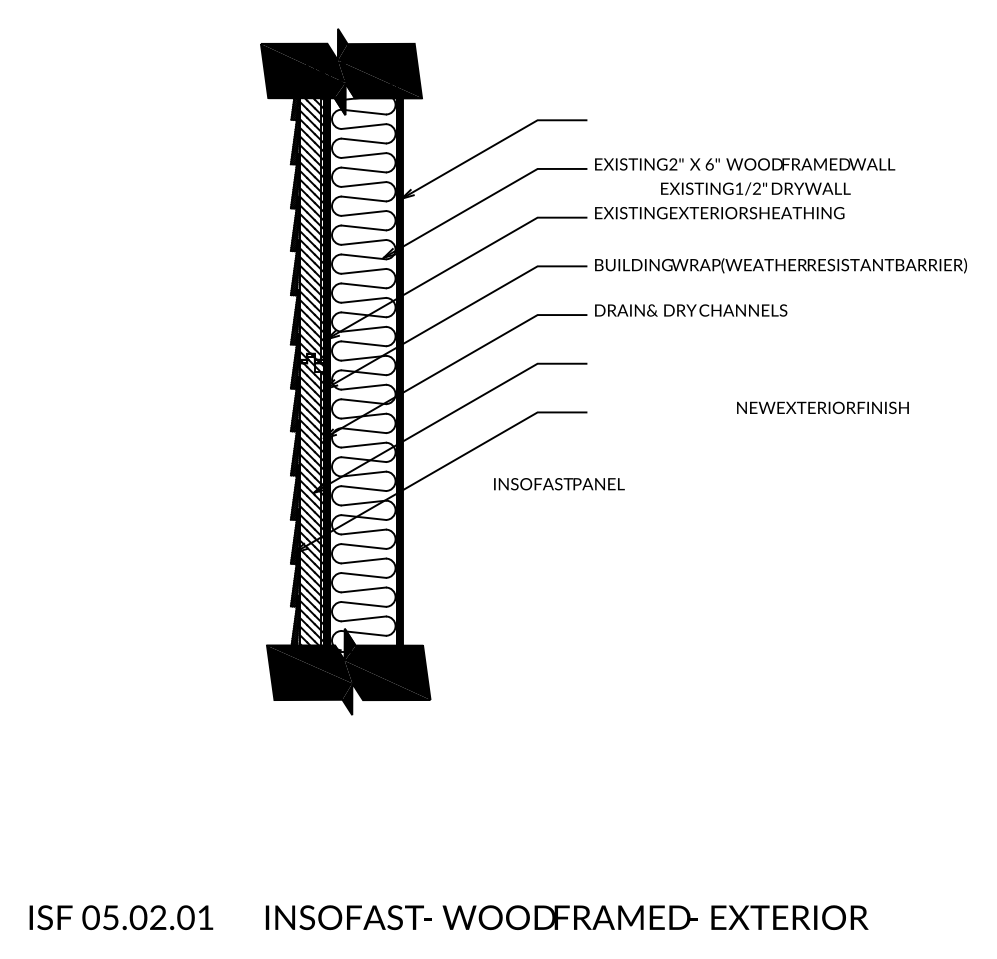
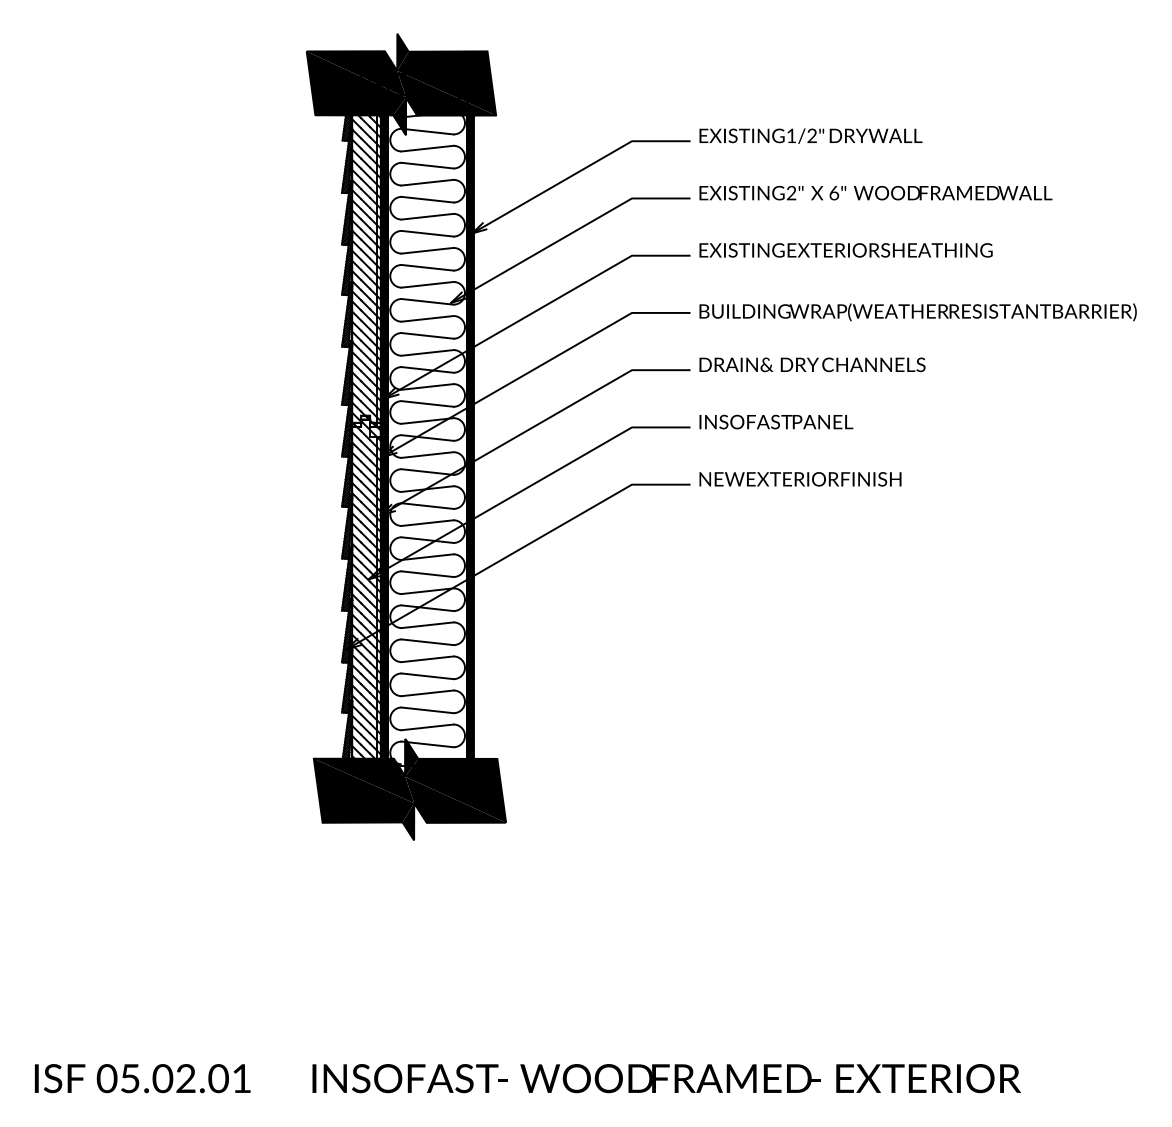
text: (755, 188) -> (810, 135), moved
text: (822, 407) -> (799, 478), moved
text: (559, 484) -> (776, 422), moved

